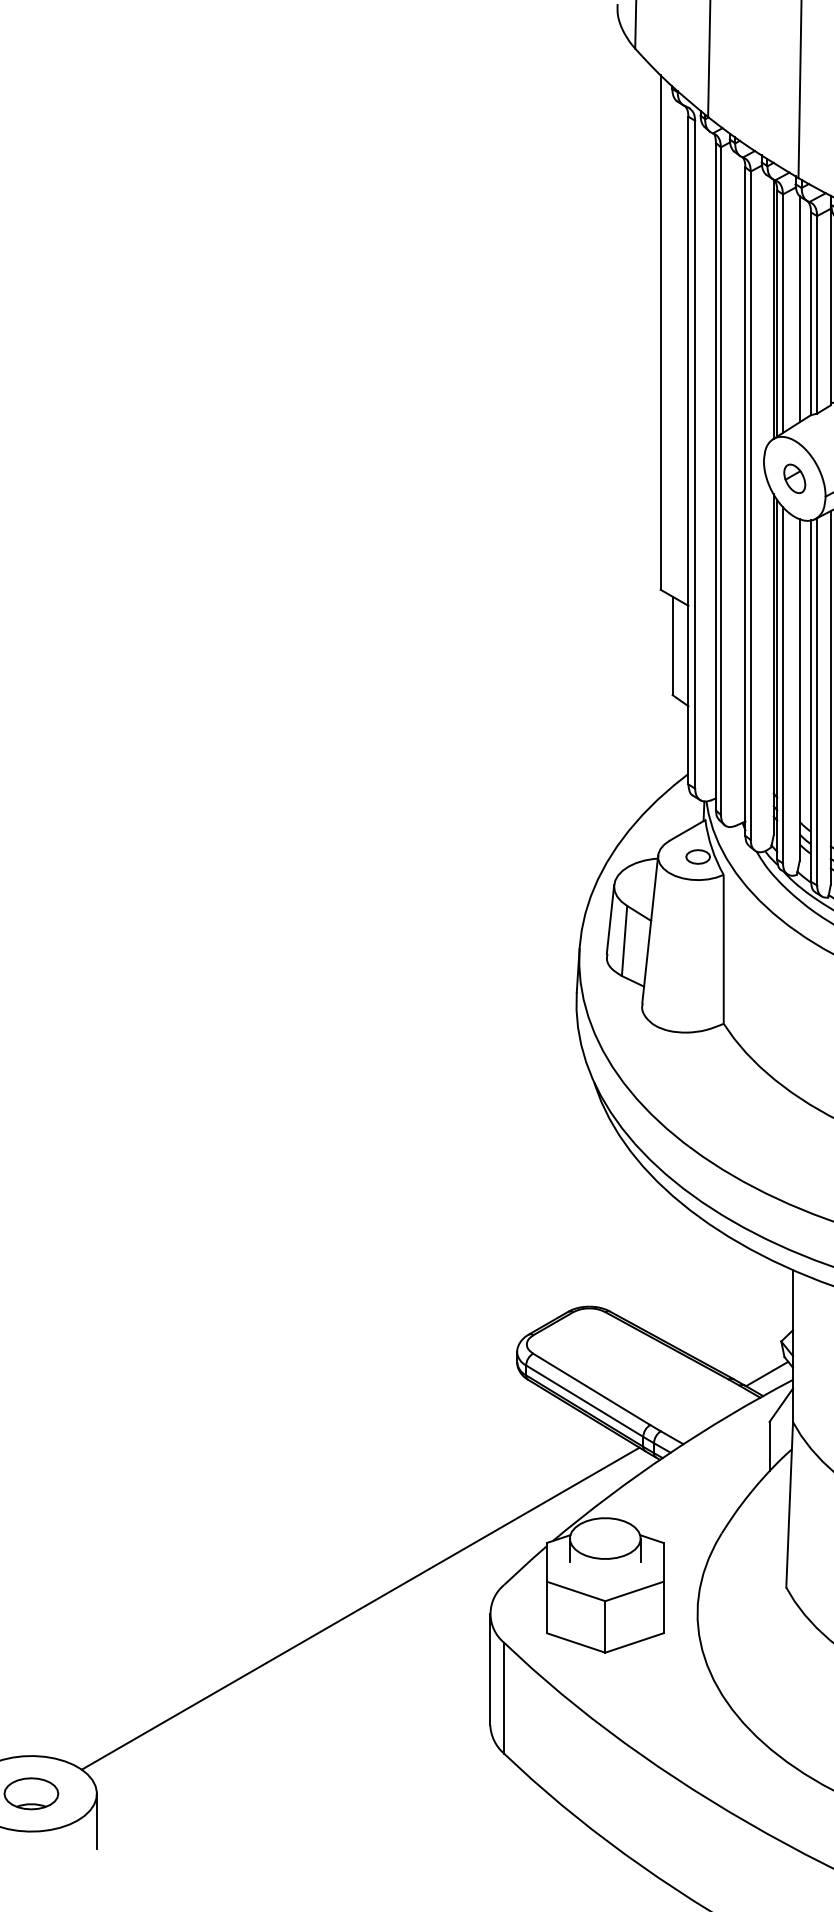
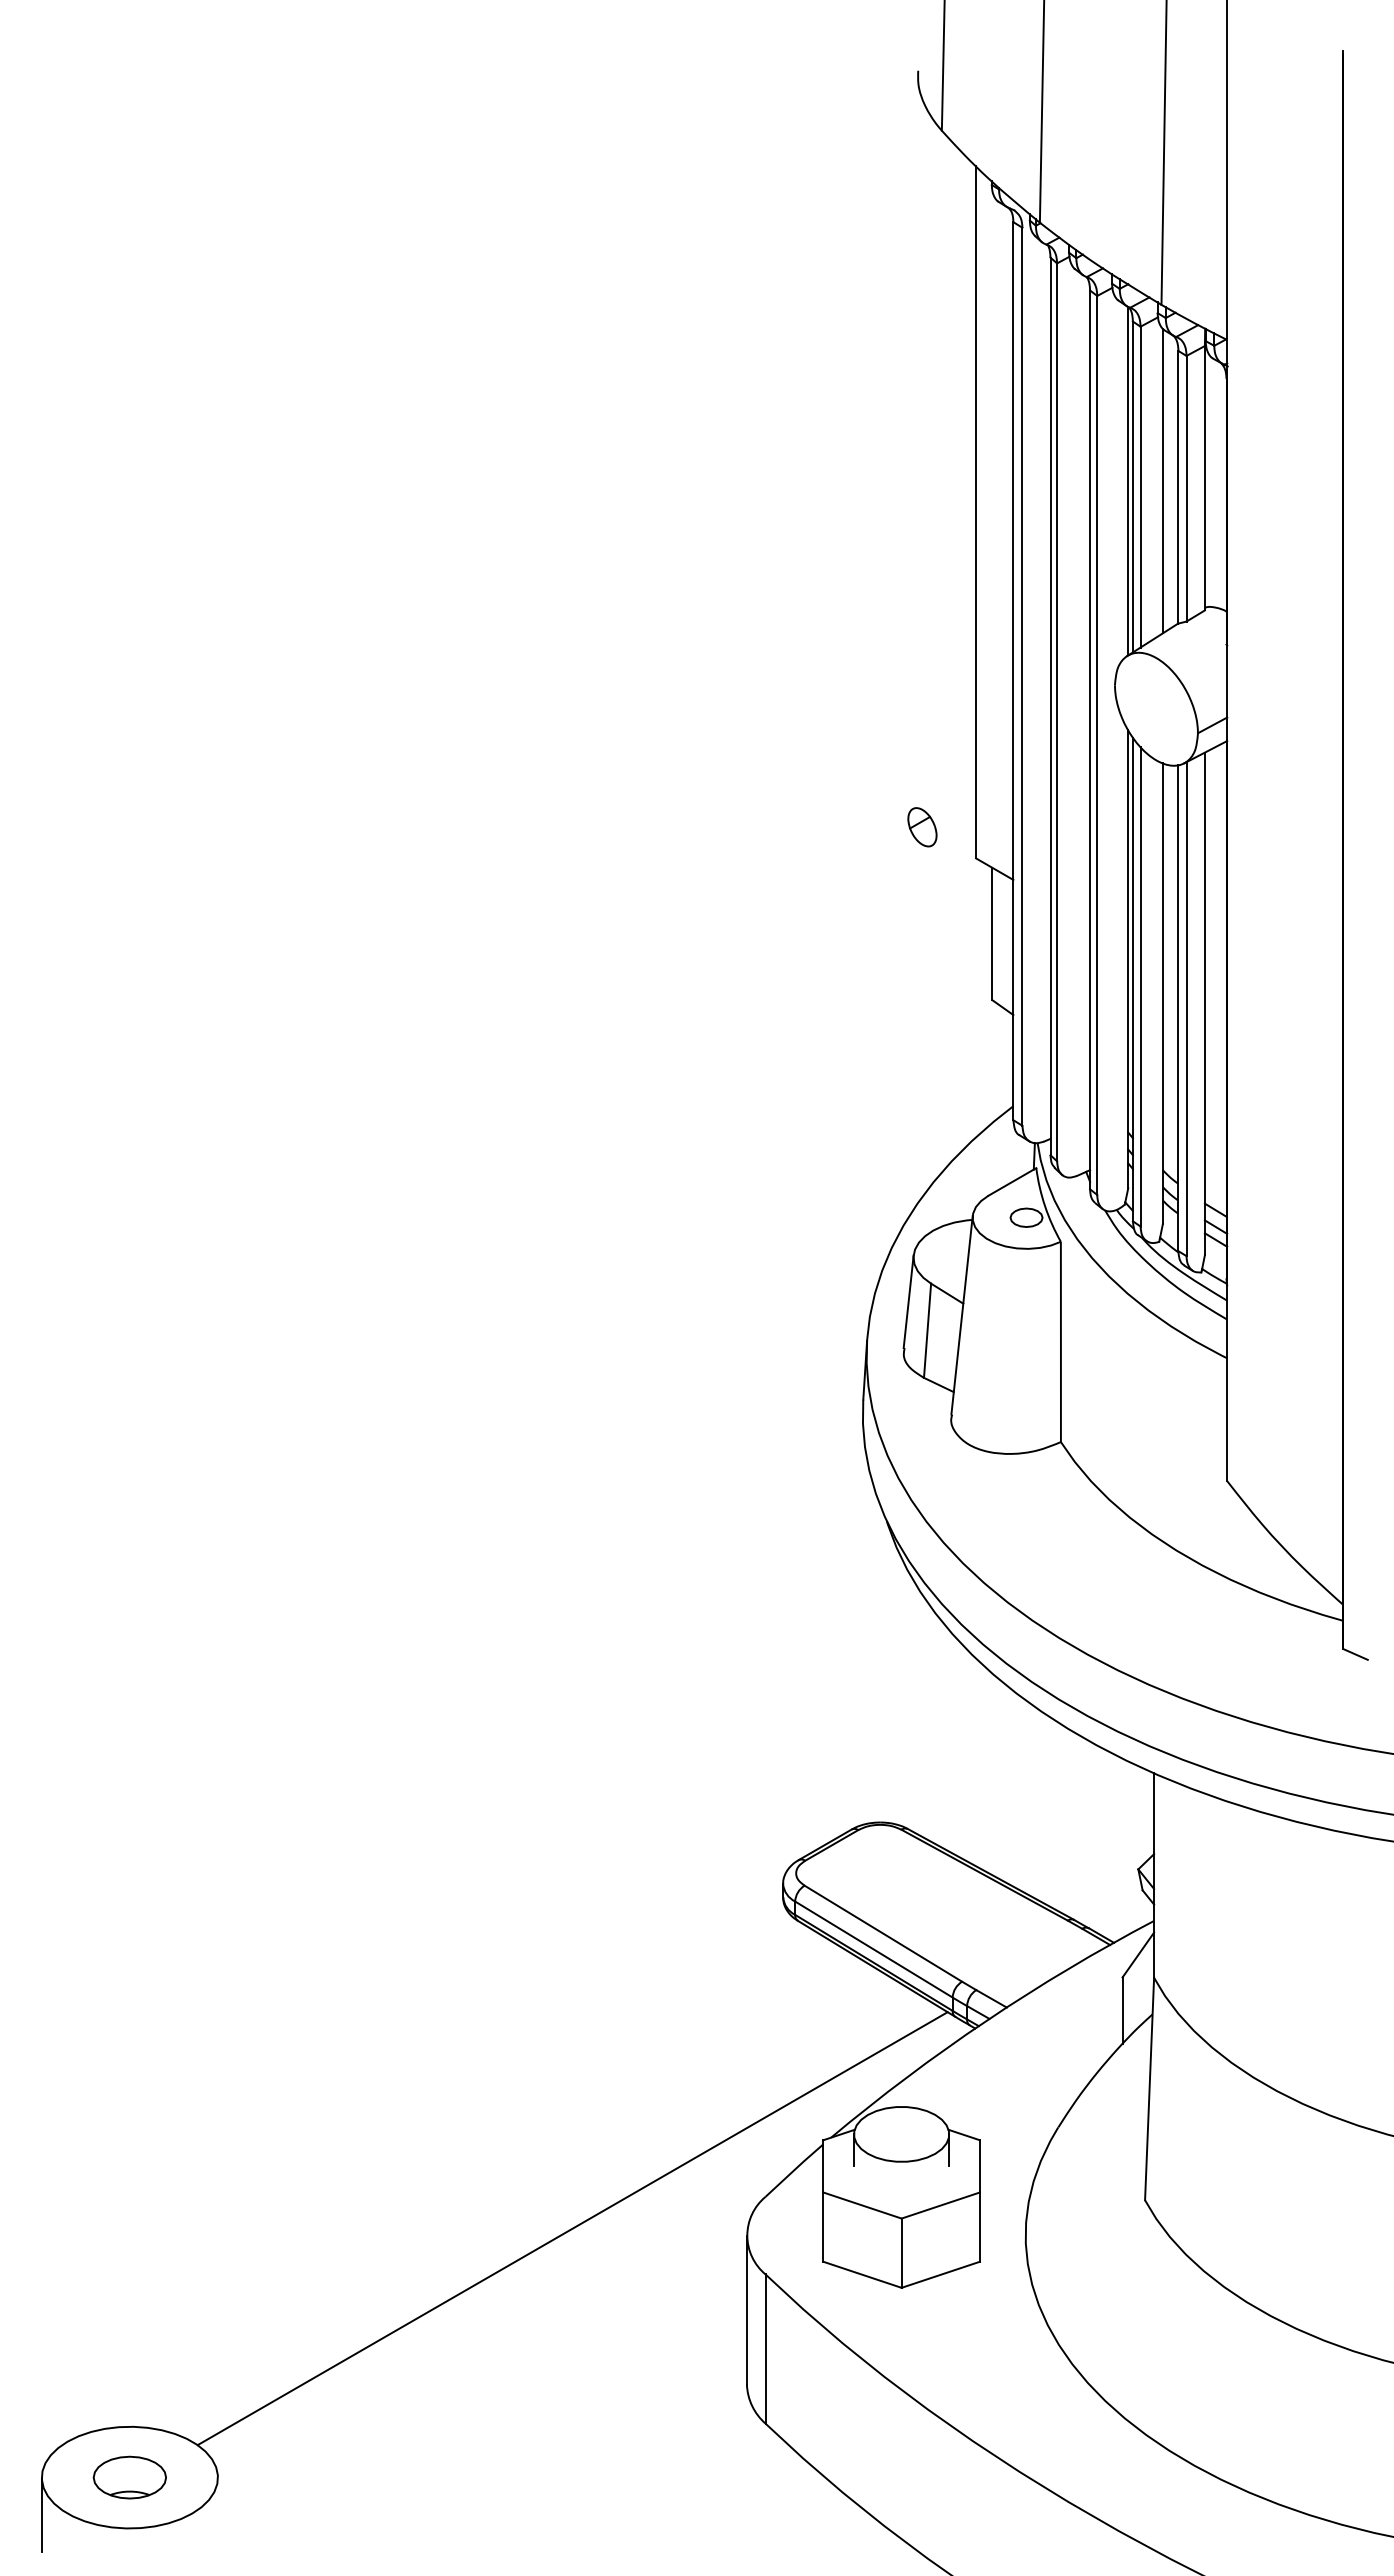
part: (794, 479) -> (922, 827), moved
line: (767, 1373) -> (1119, 1912), removed
line: (97, 1821) -> (218, 2514), removed

